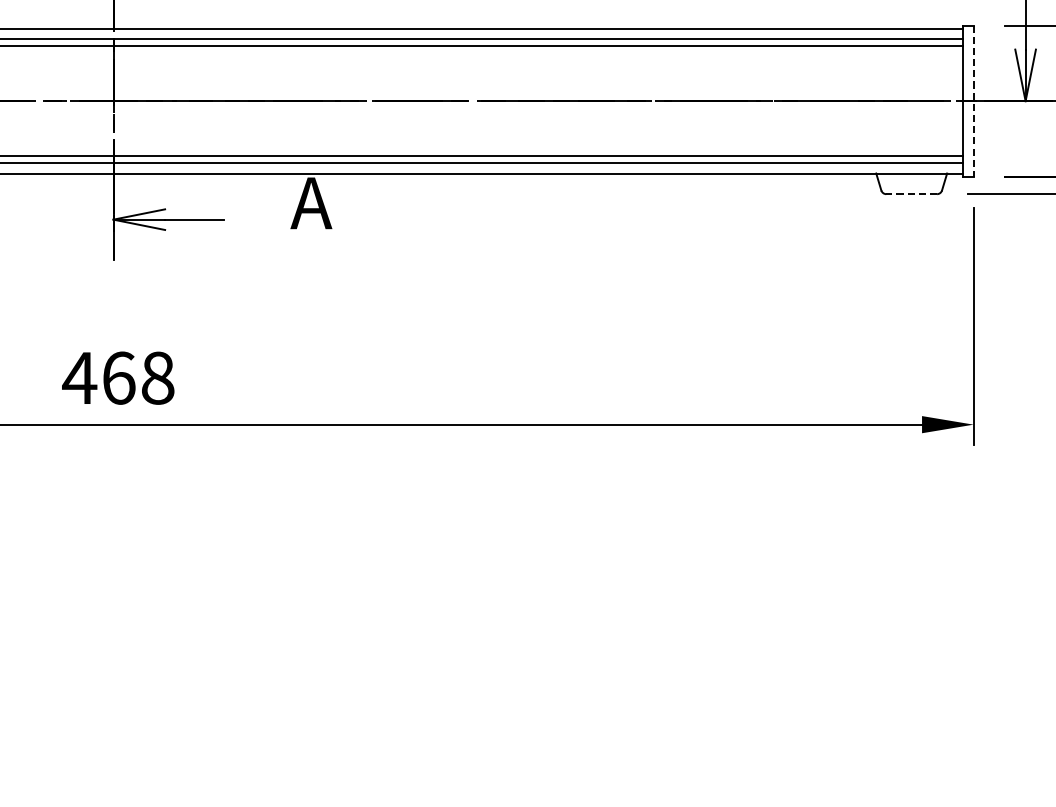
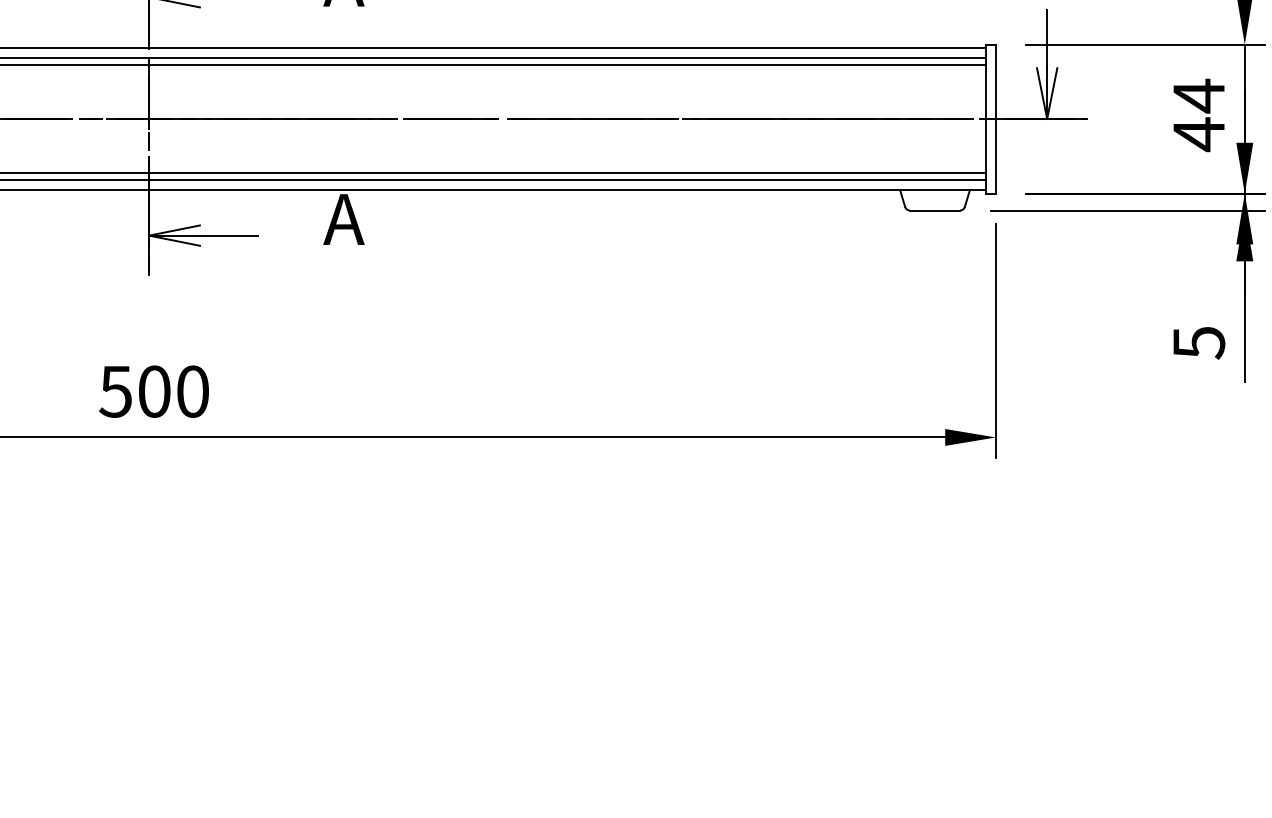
line: (973, 101) -> (995, 119), dashed -> solid
line: (911, 194) -> (934, 210), dashed -> solid
text: (117, 377) -> (153, 391), 468 -> 500

